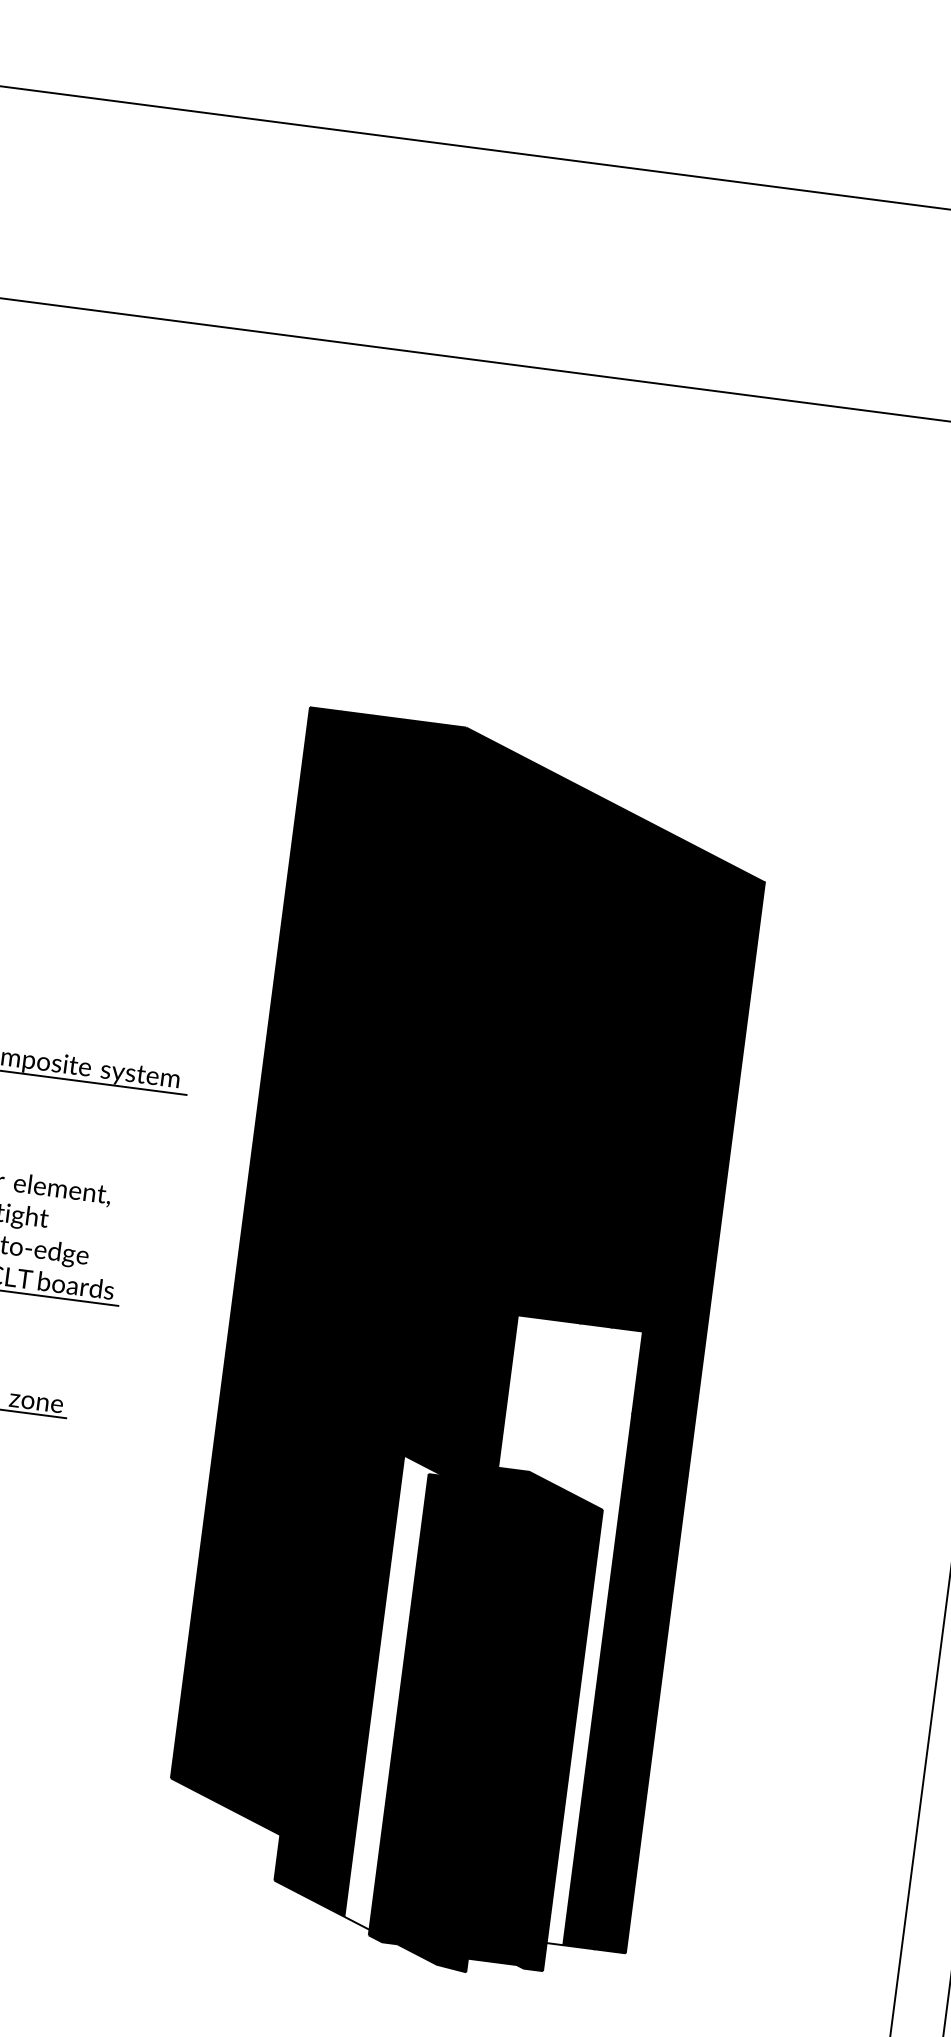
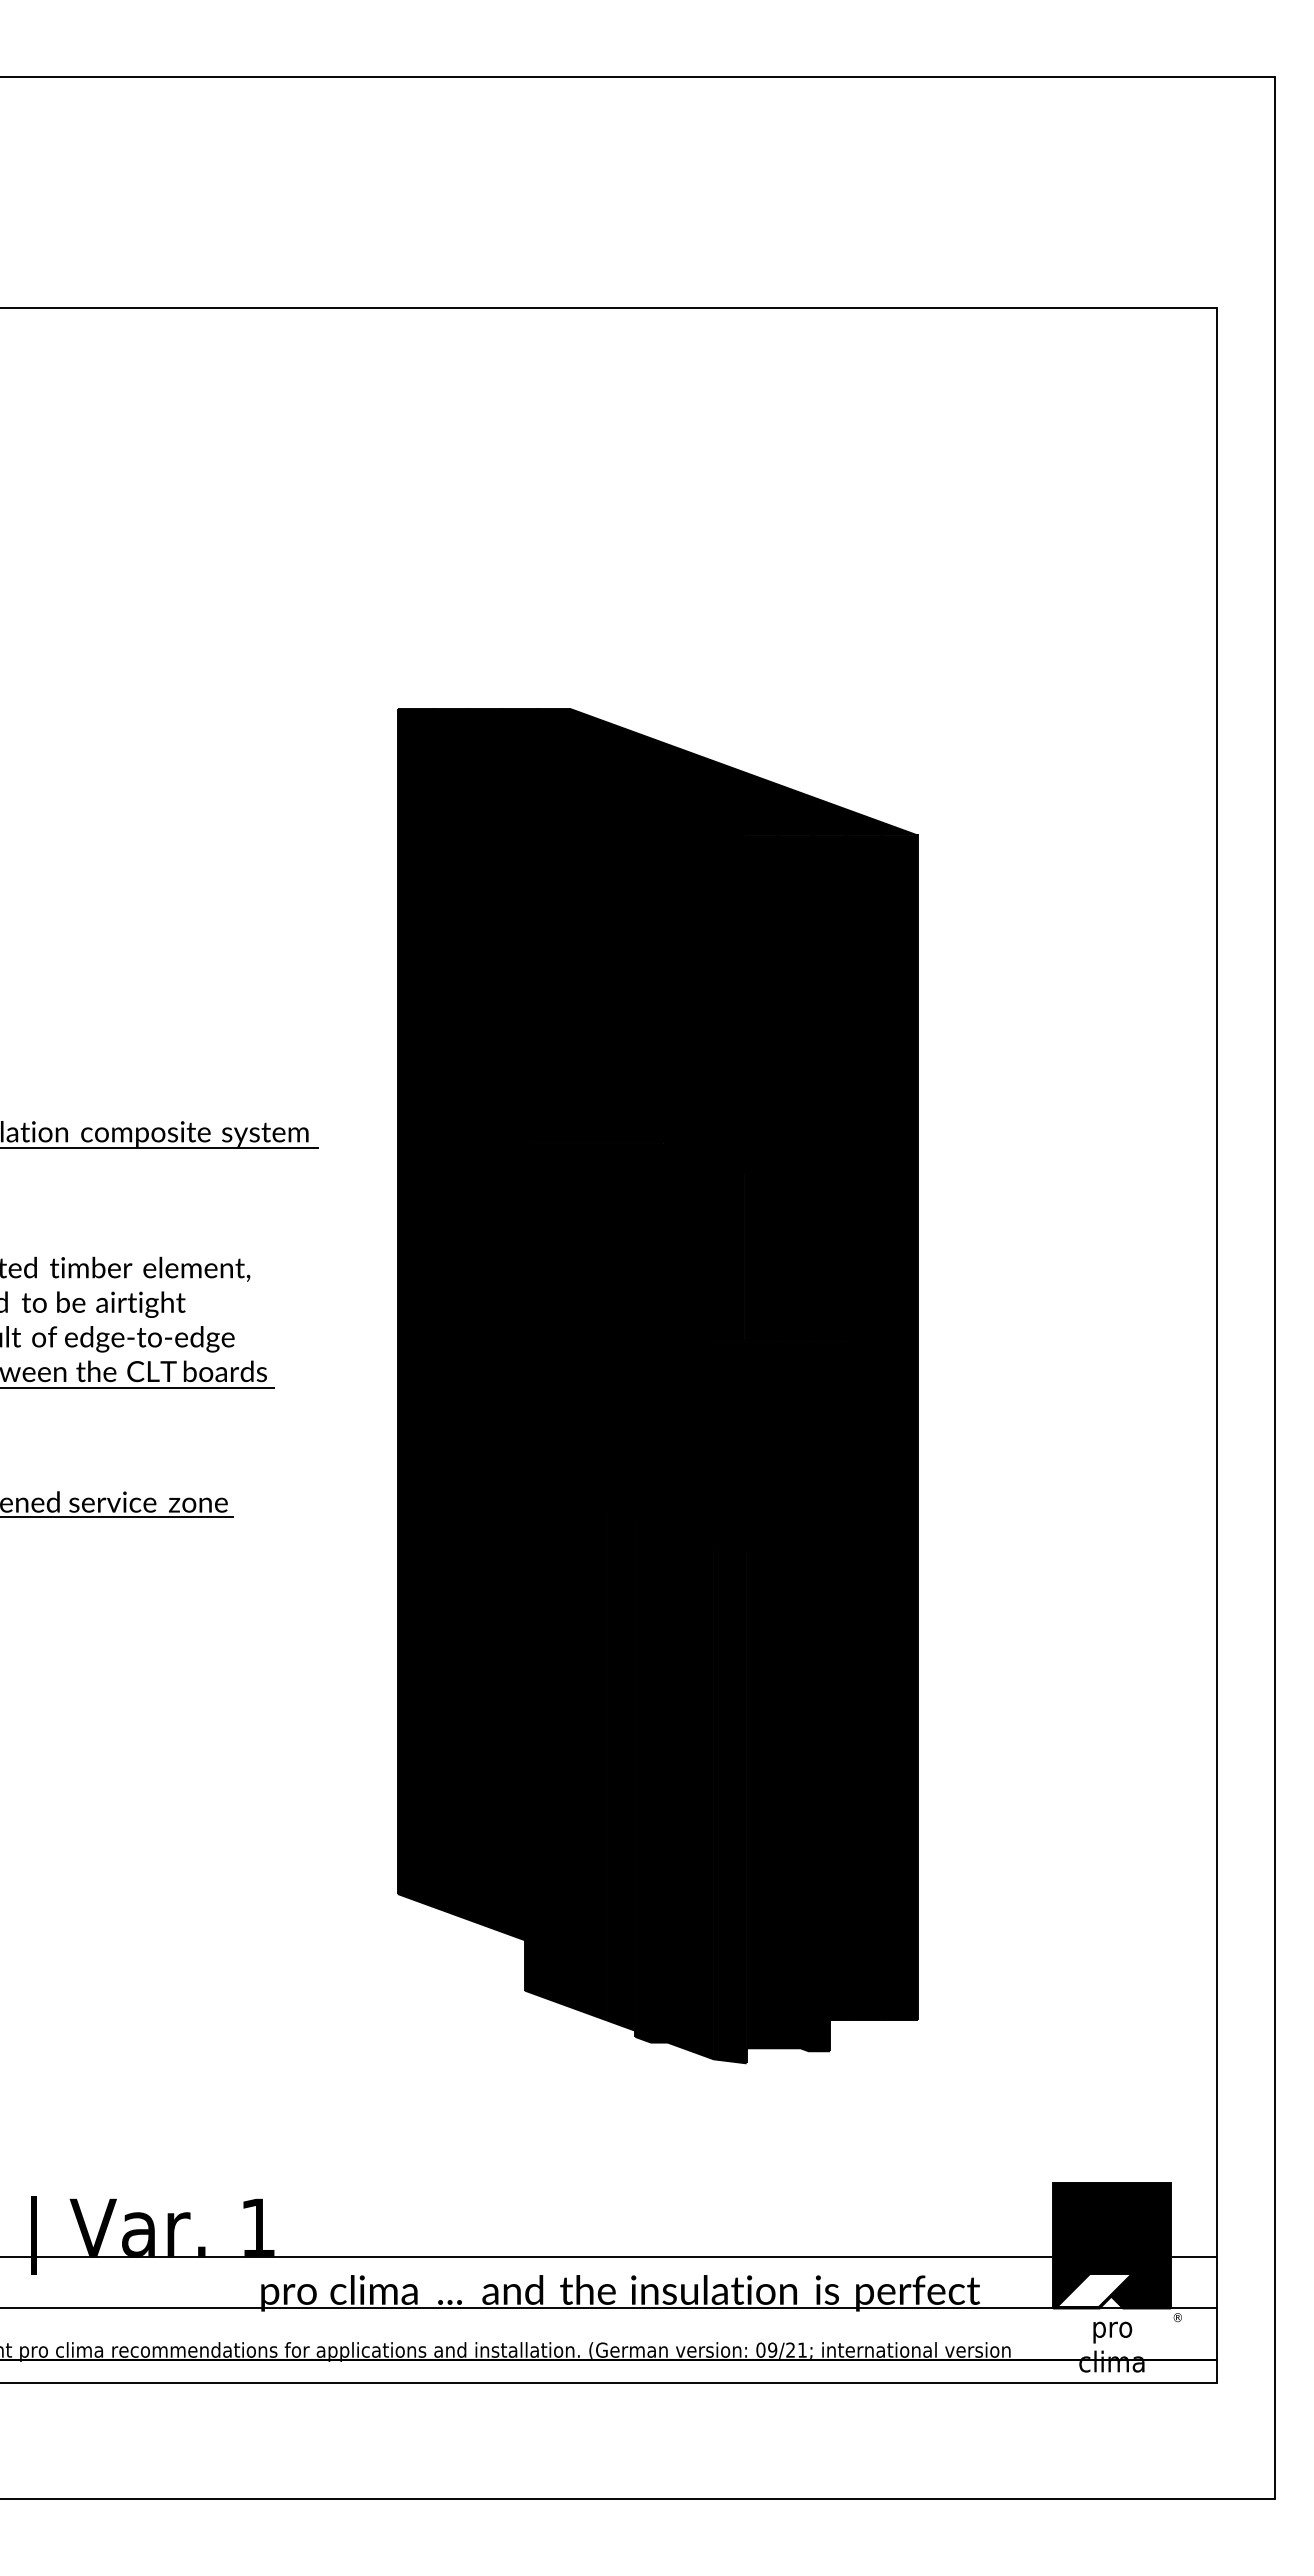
fill: (540, 1630) -> (779, 1680), added
fill: (394, 1692) -> (629, 1769), added

